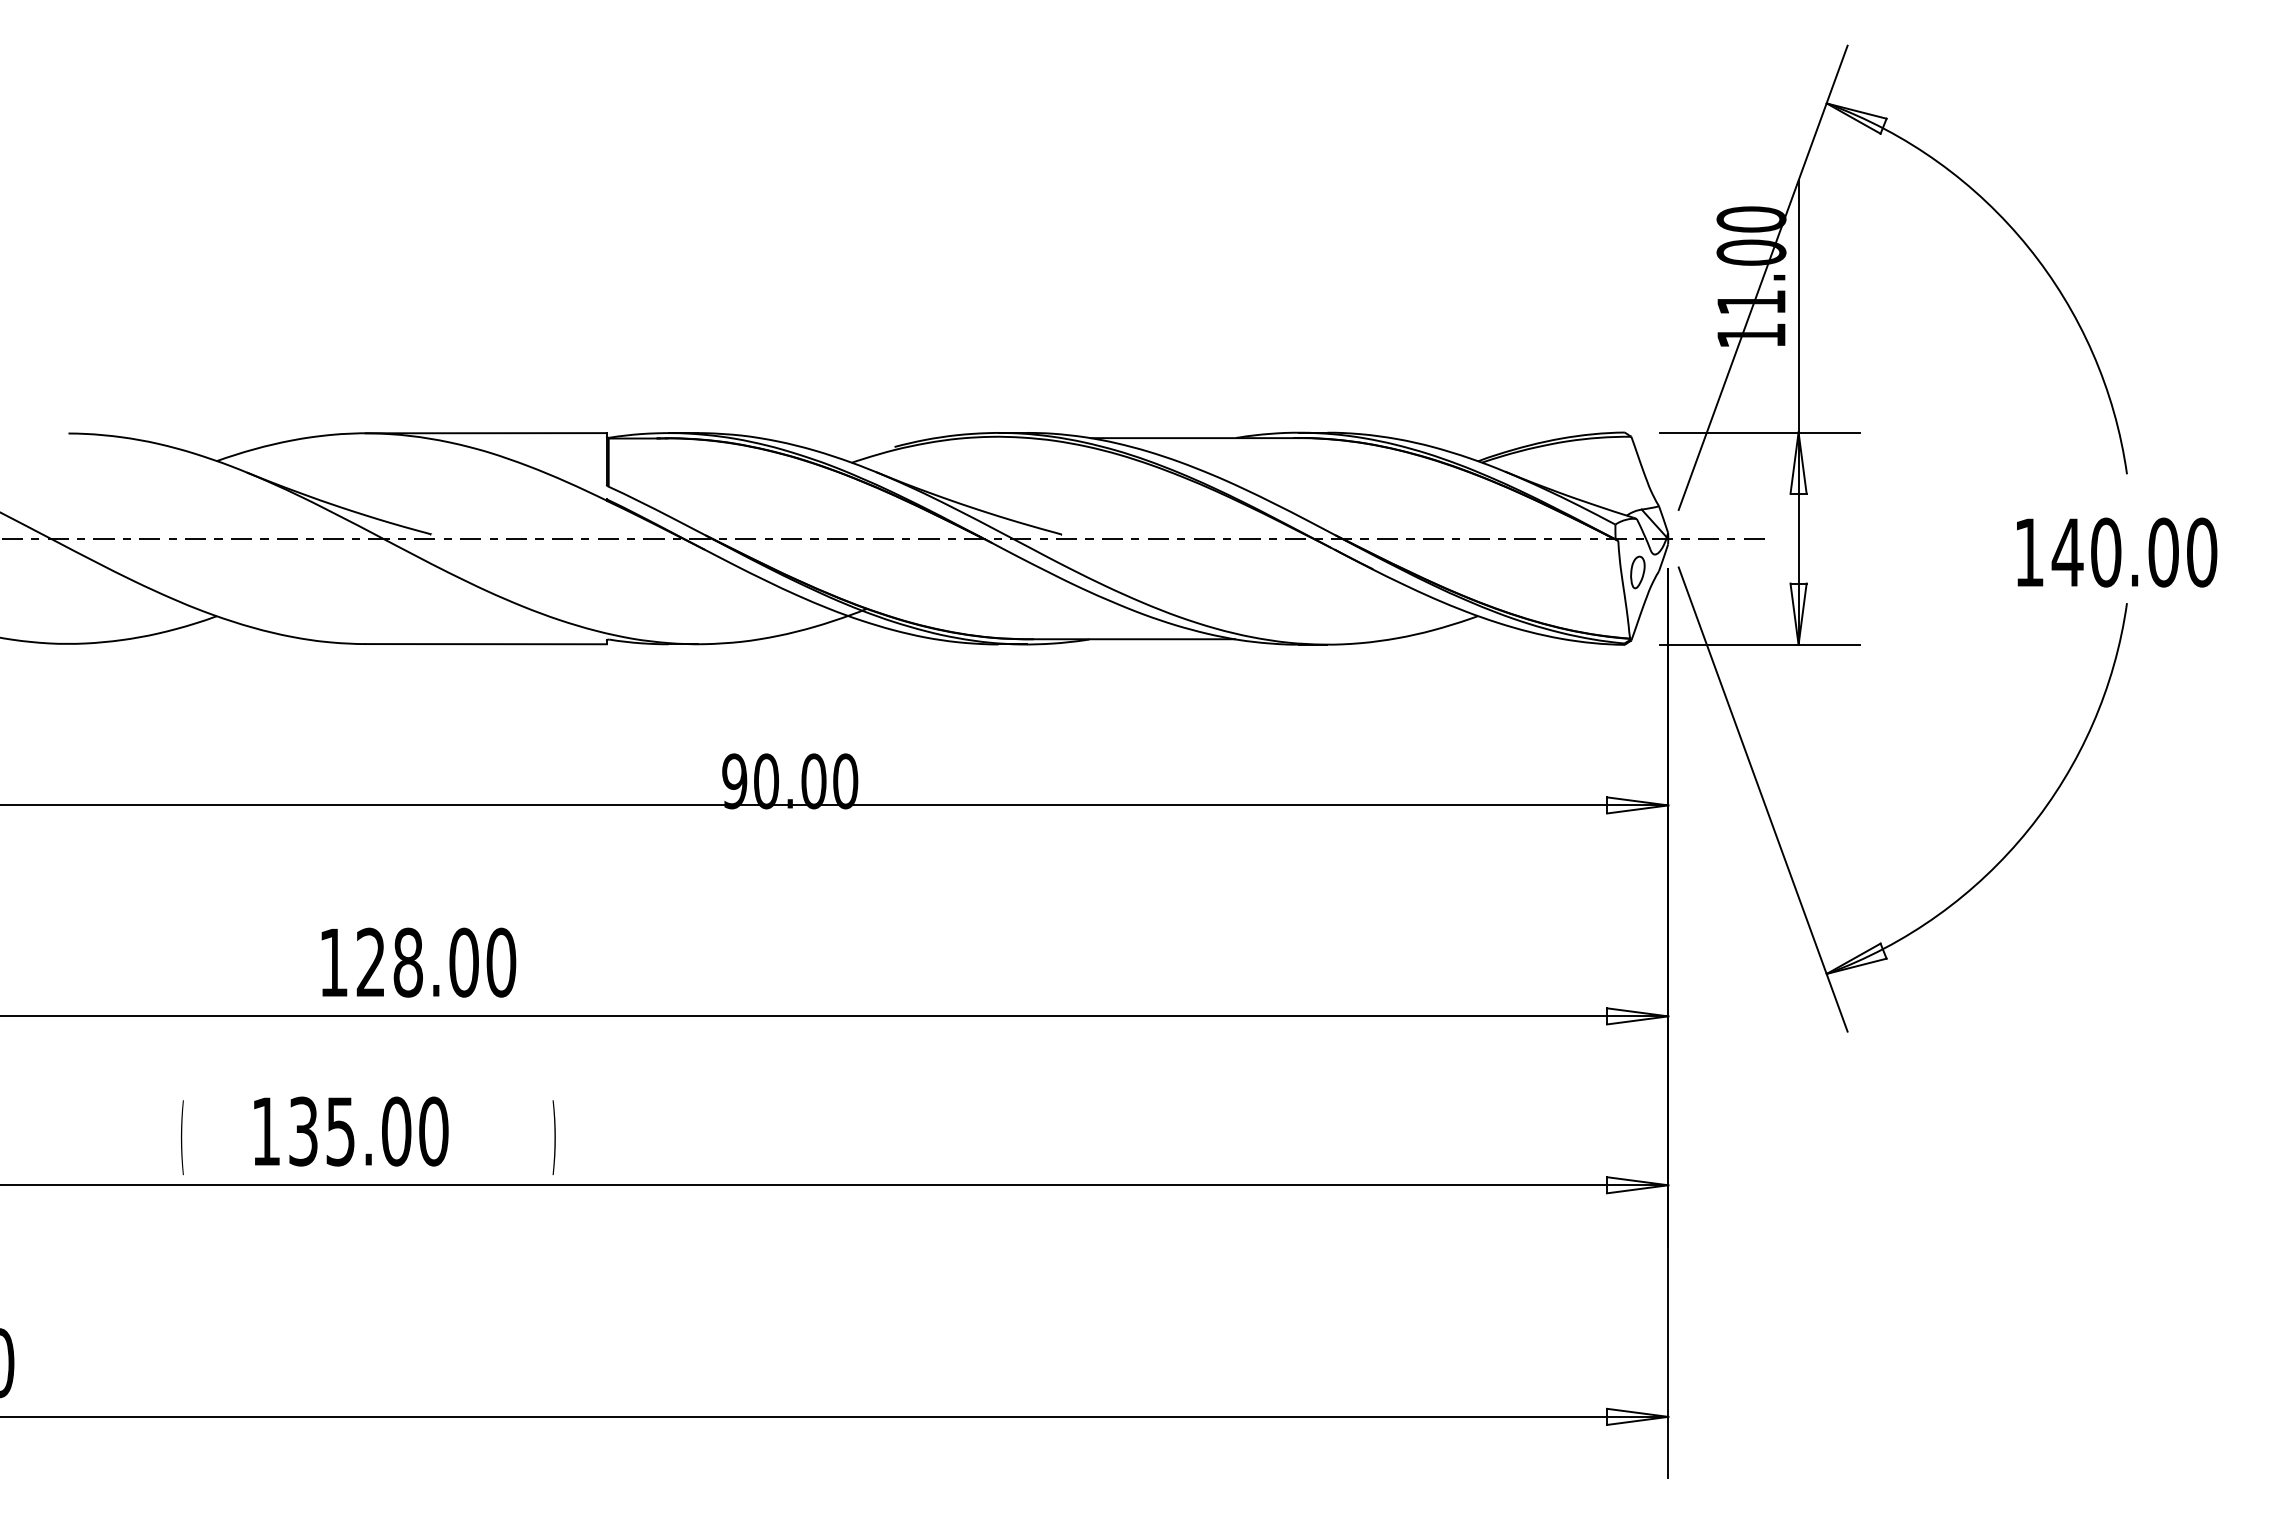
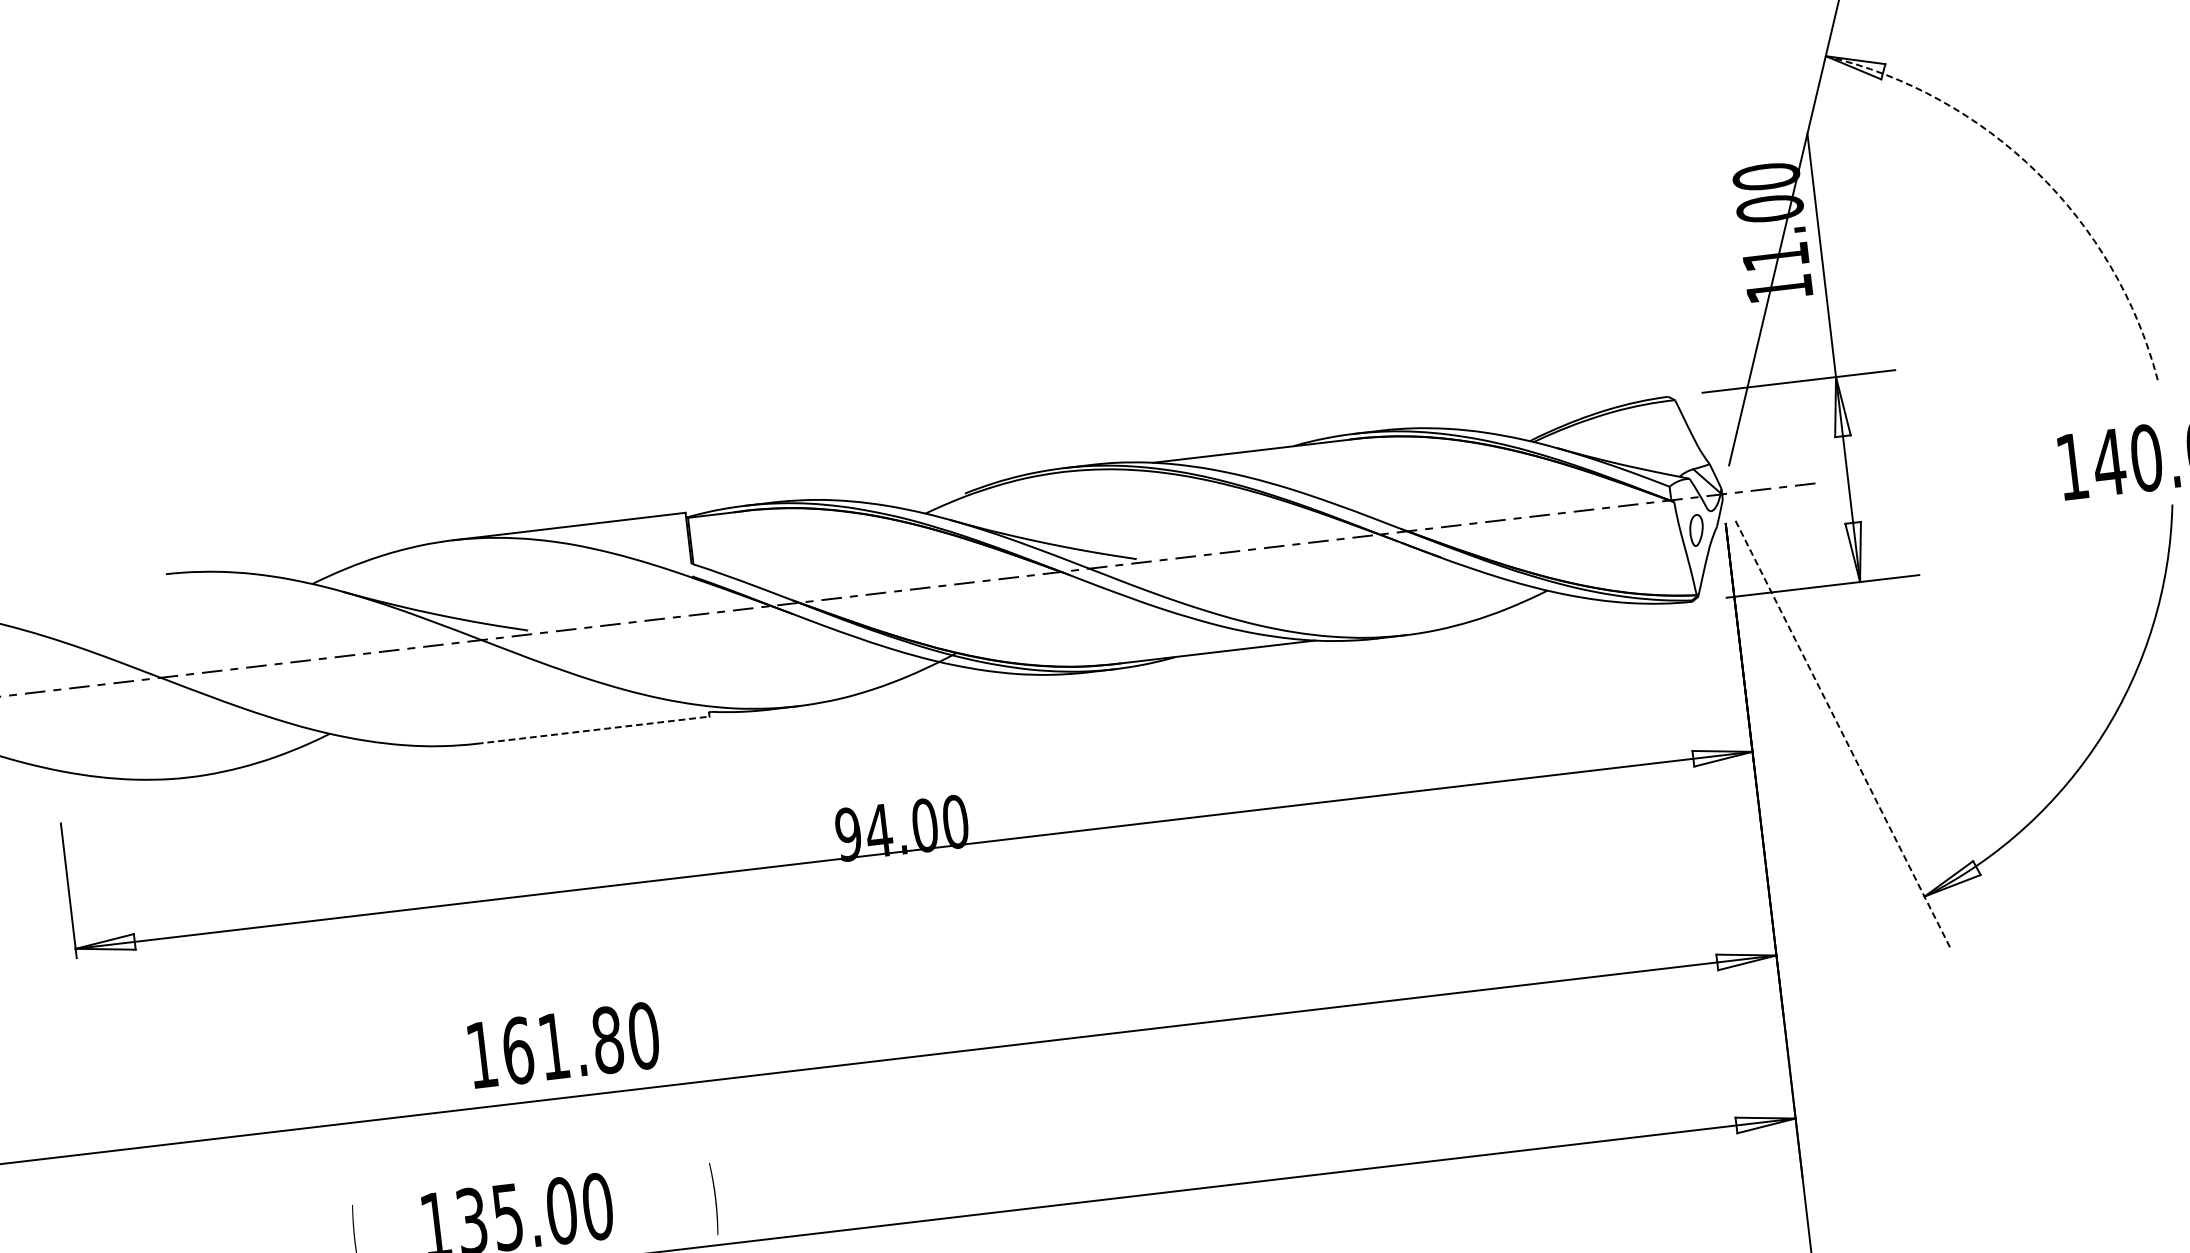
arc: (2028, 247) -> (2036, 172), solid -> dashed
line: (486, 644) -> (593, 730), solid -> dashed
text: (766, 781) -> (879, 831), 90.00 -> 94.00
line: (1763, 799) -> (1843, 735), solid -> dashed
text: (417, 962) -> (562, 1045), 128.00 -> 161.80

